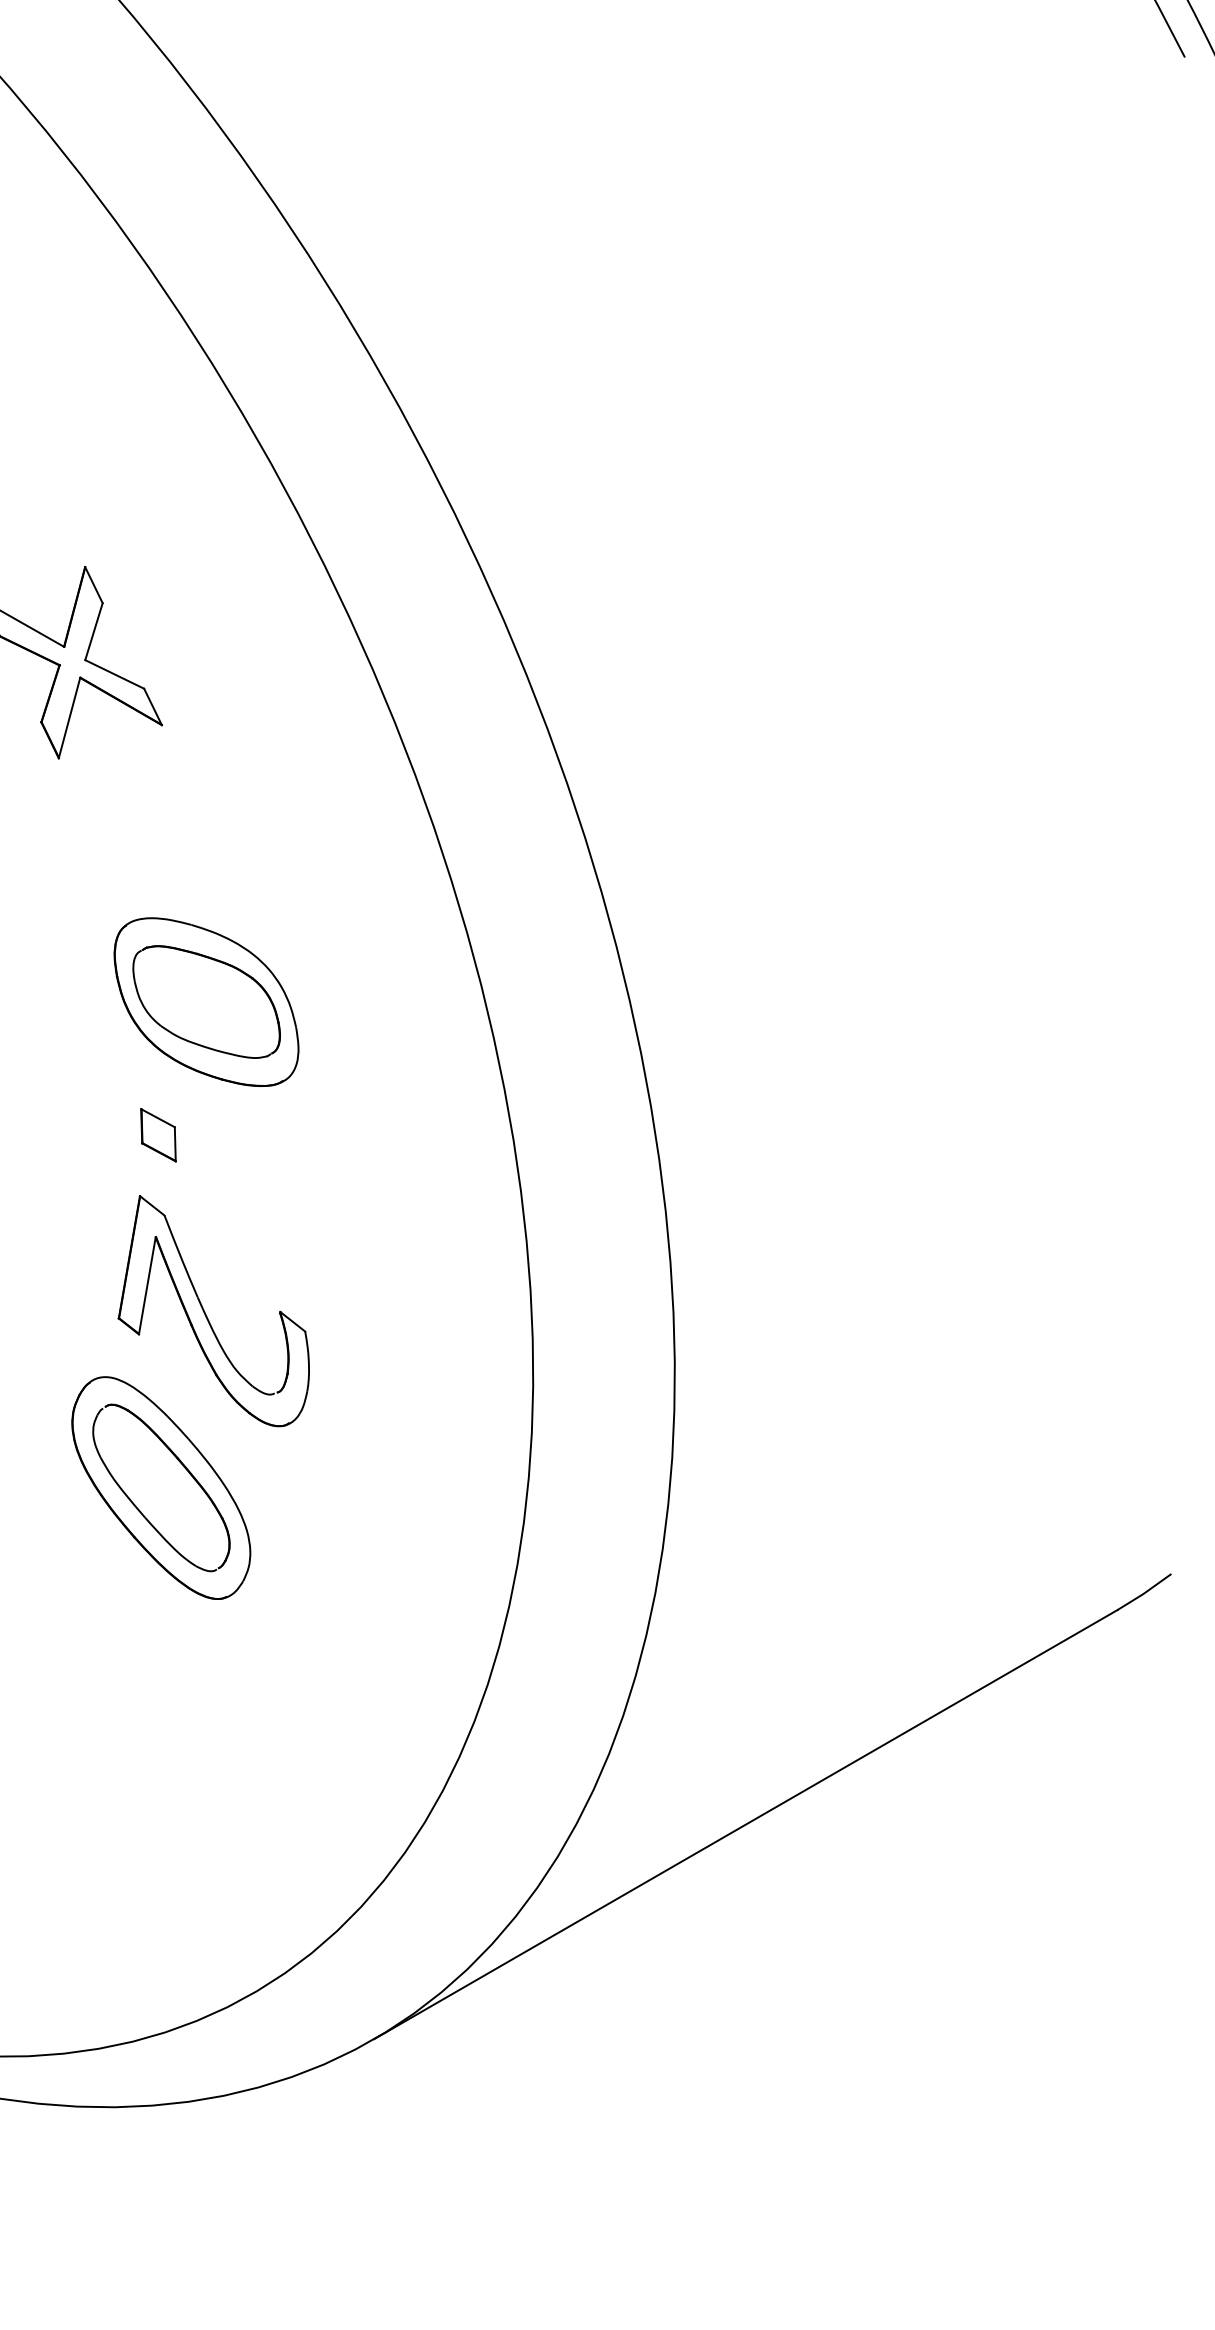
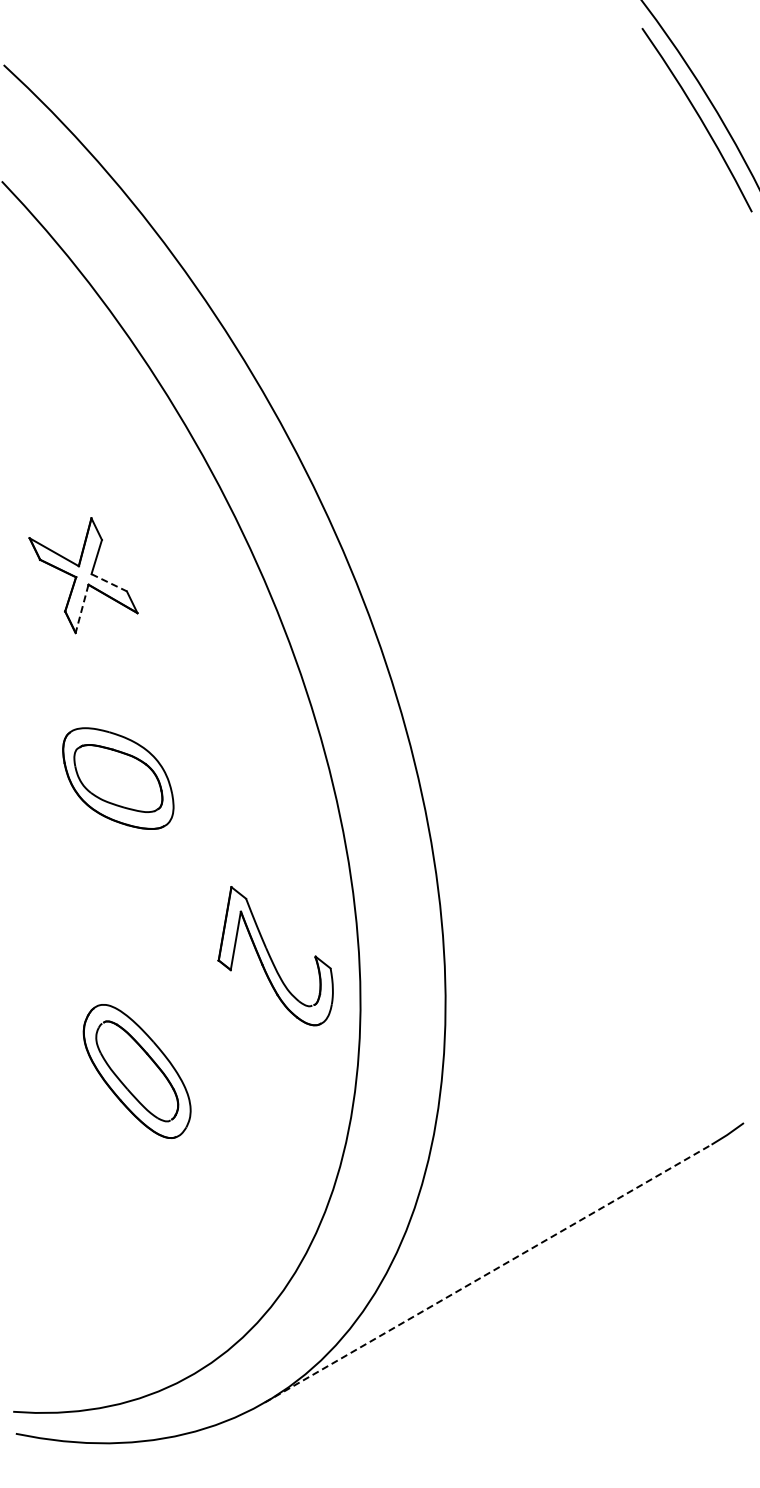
line: (115, 674) -> (109, 582), solid -> dashed
line: (70, 718) -> (82, 609), solid -> dashed
part: (206, 1001) -> (118, 778), moved
part: (158, 1135) -> (135, 859), removed
part: (213, 1311) -> (275, 956), moved
line: (746, 1824) -> (488, 1273), solid -> dashed

